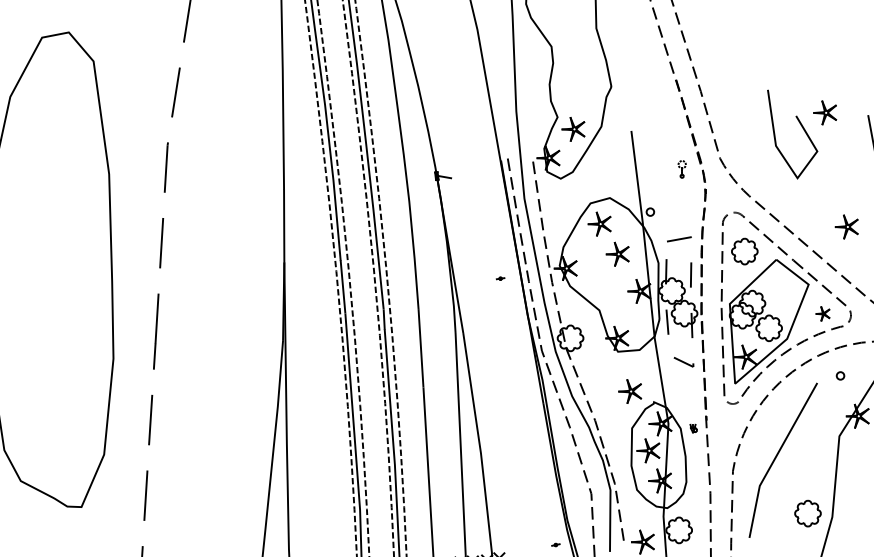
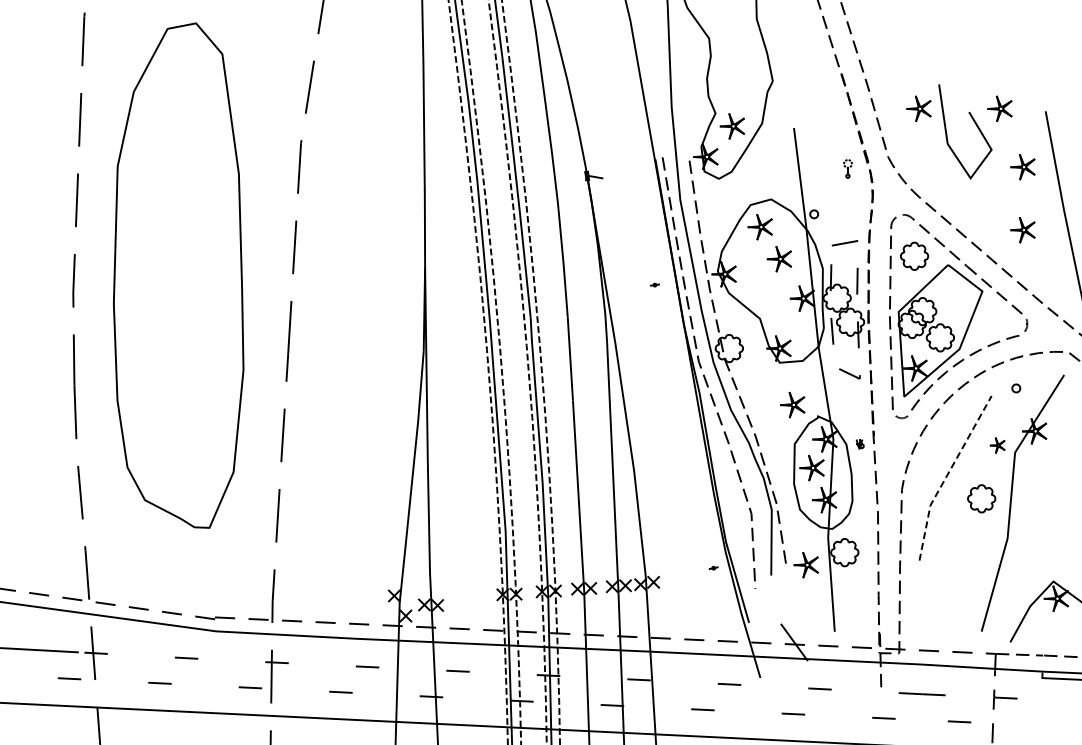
part: (748, 112) -> (918, 108), added
part: (846, 168) -> (1022, 167), added
part: (822, 313) -> (997, 445), moved
line: (775, 457) -> (947, 475), solid -> dashed
part: (807, 513) -> (981, 498), moved

